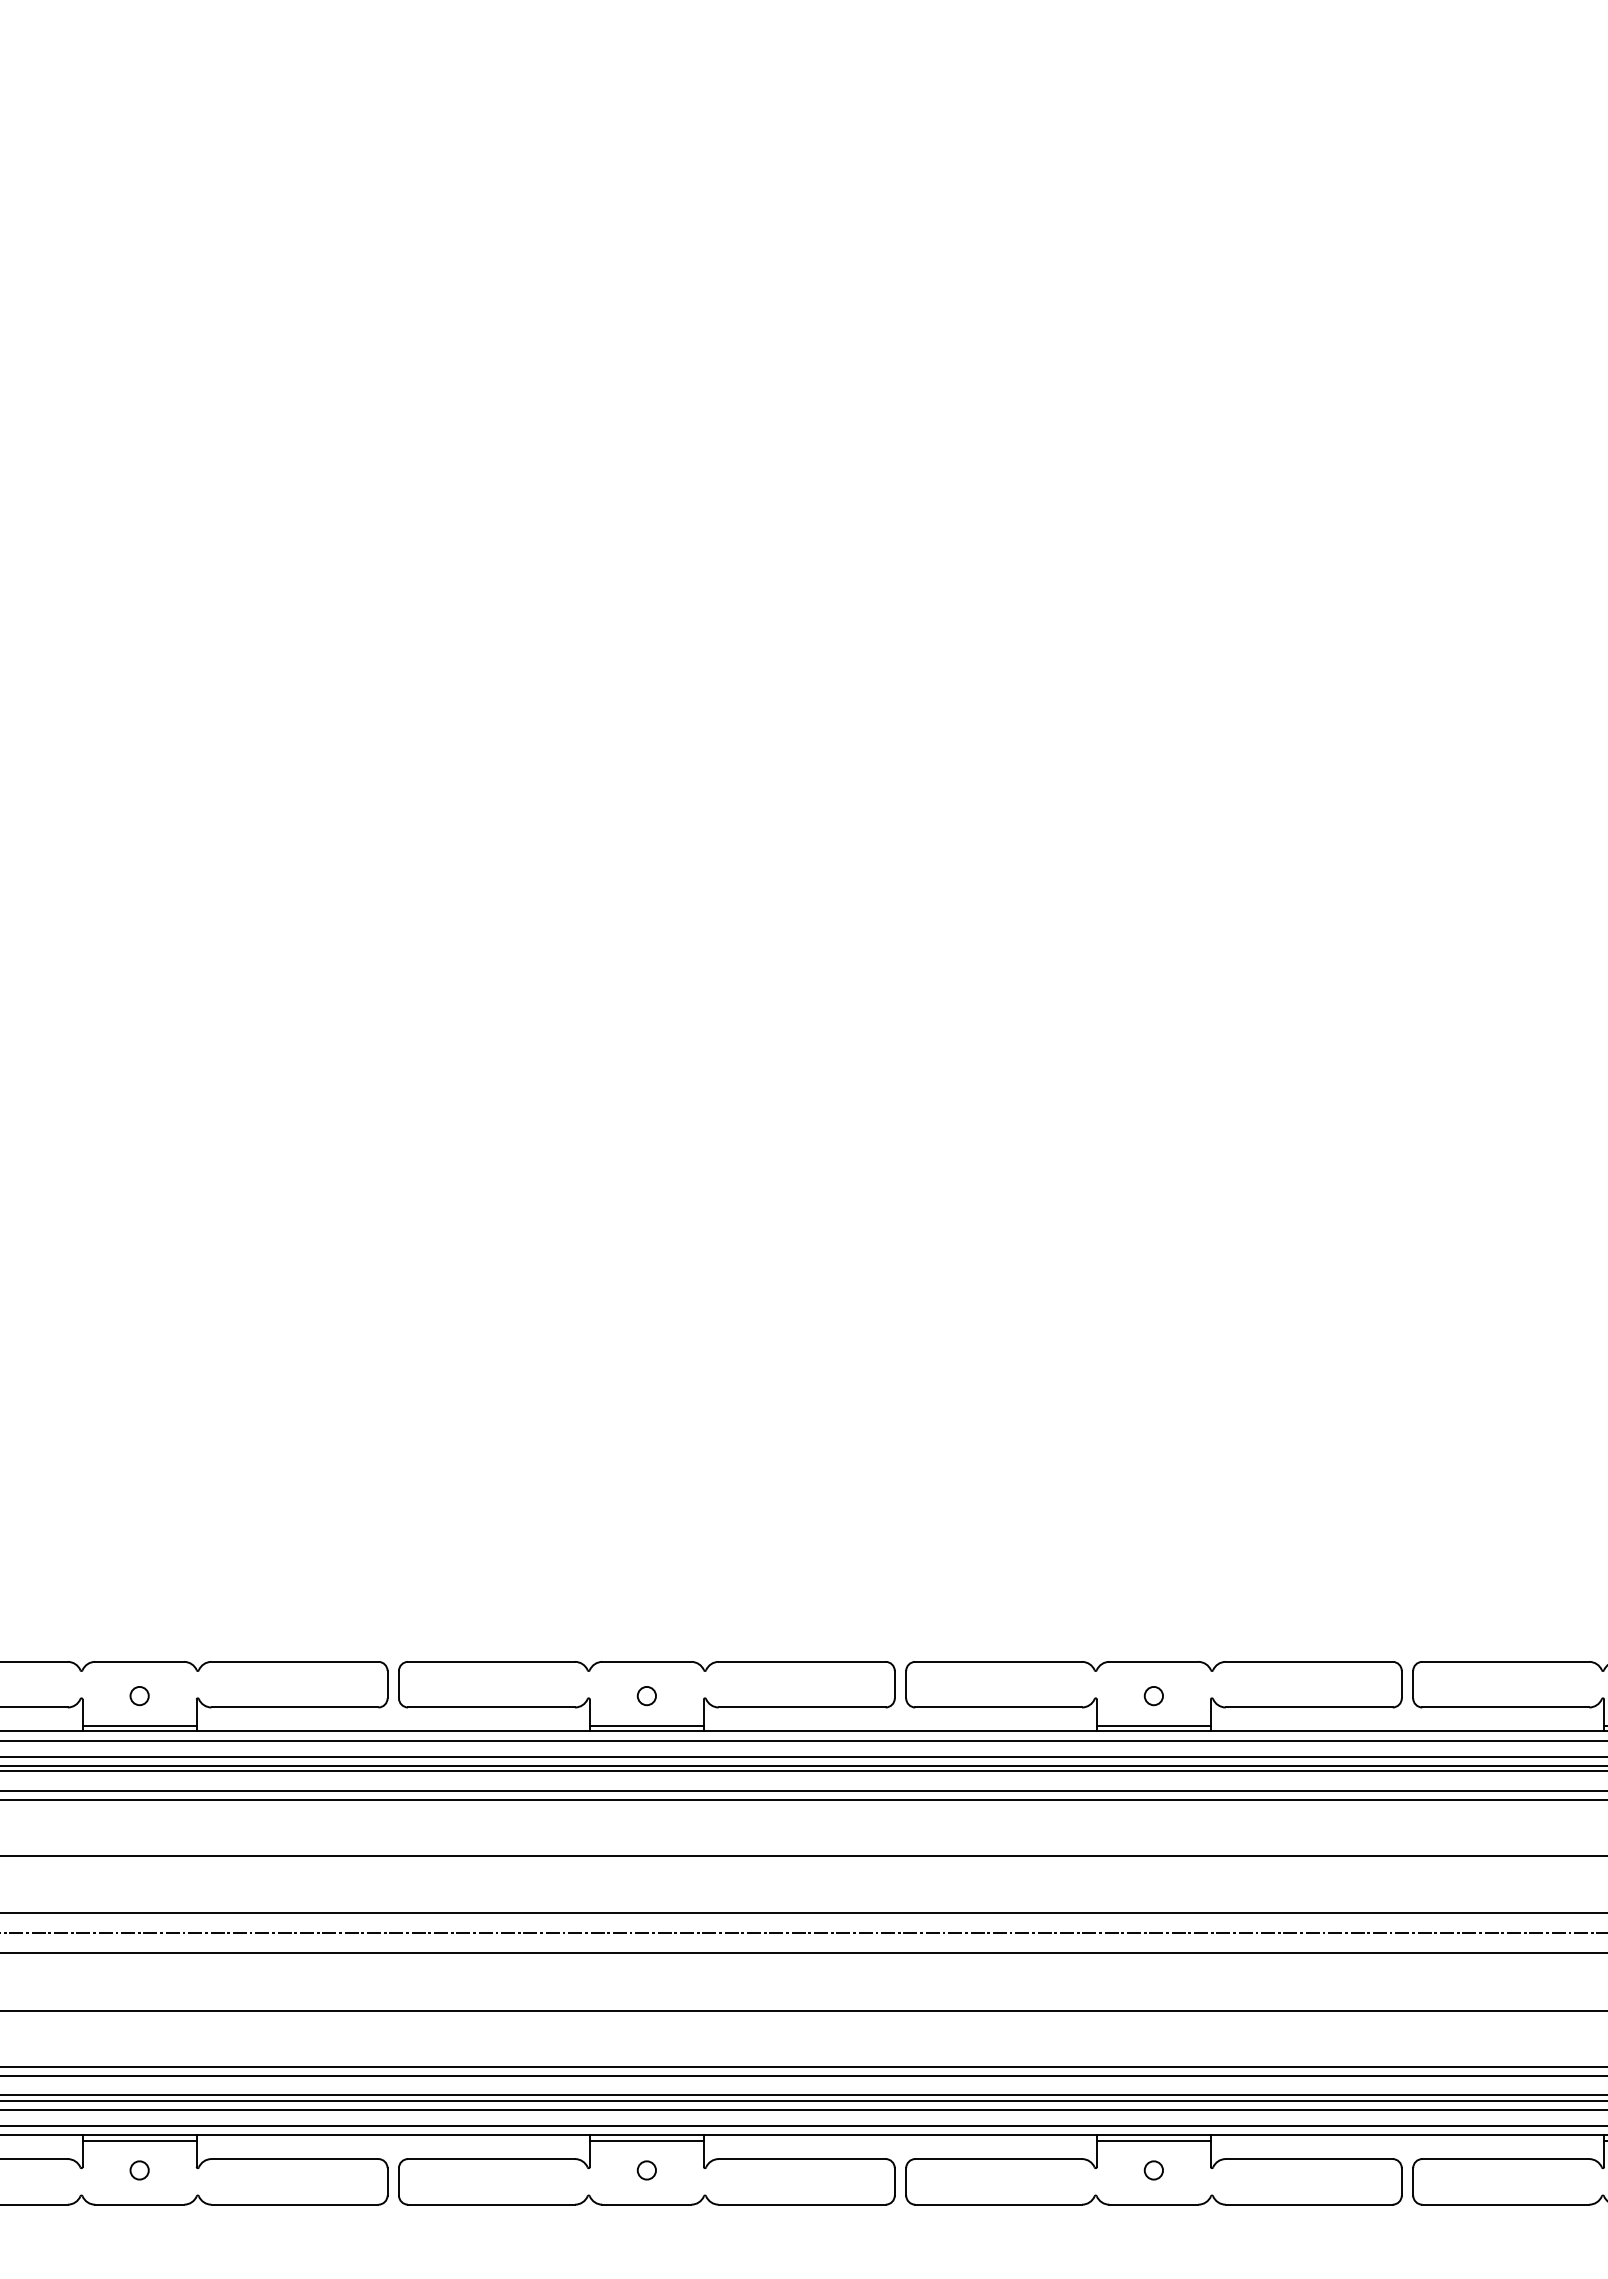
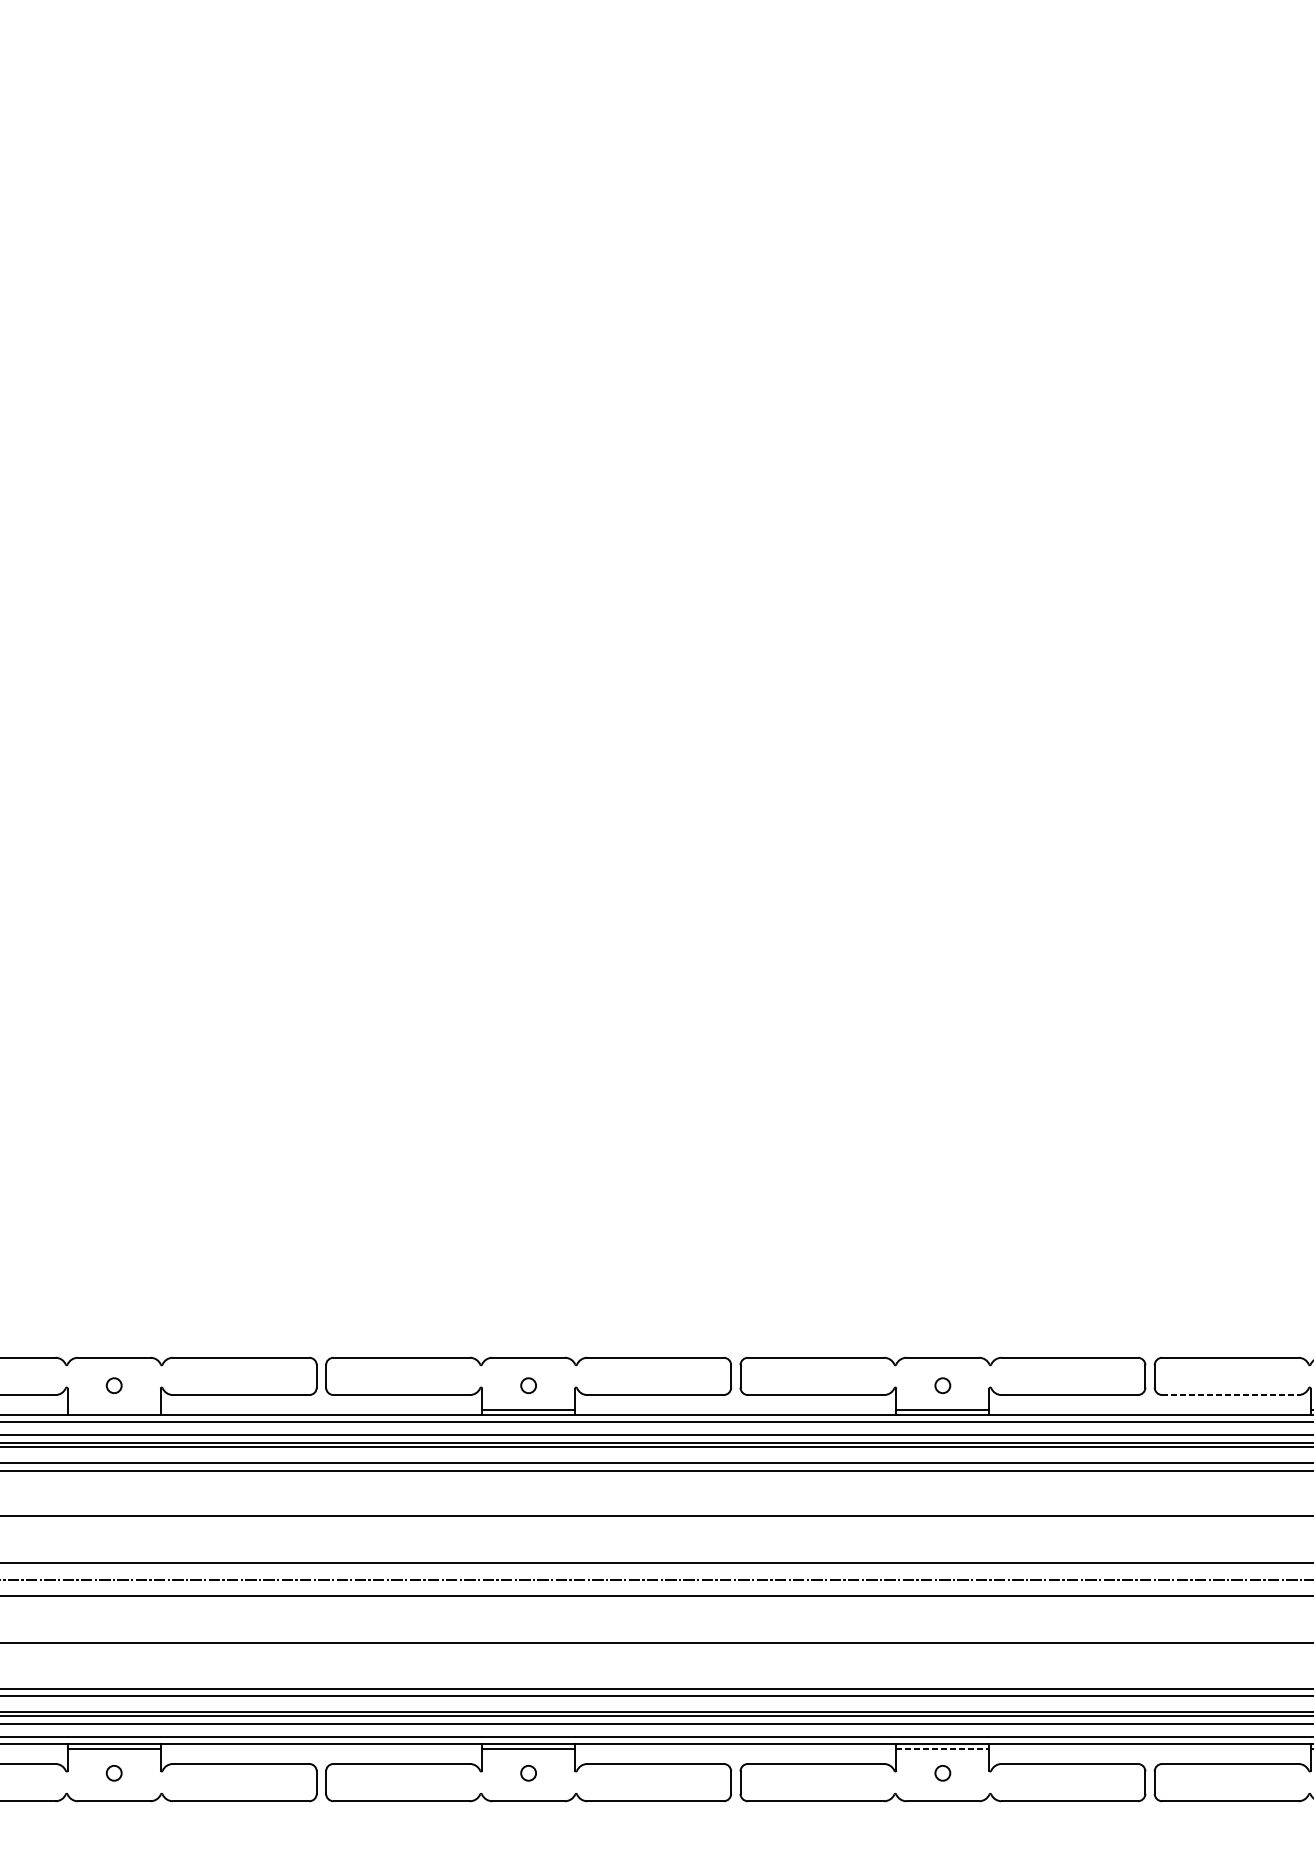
line: (1506, 1707) -> (1230, 1395), solid -> dashed
line: (139, 1725) -> (114, 1409), removed
line: (1154, 2140) -> (943, 1748), solid -> dashed

